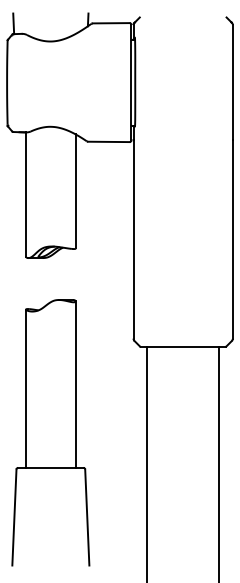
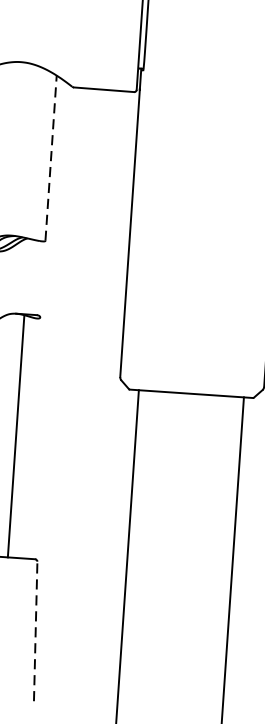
line: (75, 190) -> (50, 156), solid -> dashed
line: (75, 384) -> (15, 436), moved
line: (87, 516) -> (36, 630), solid -> dashed

